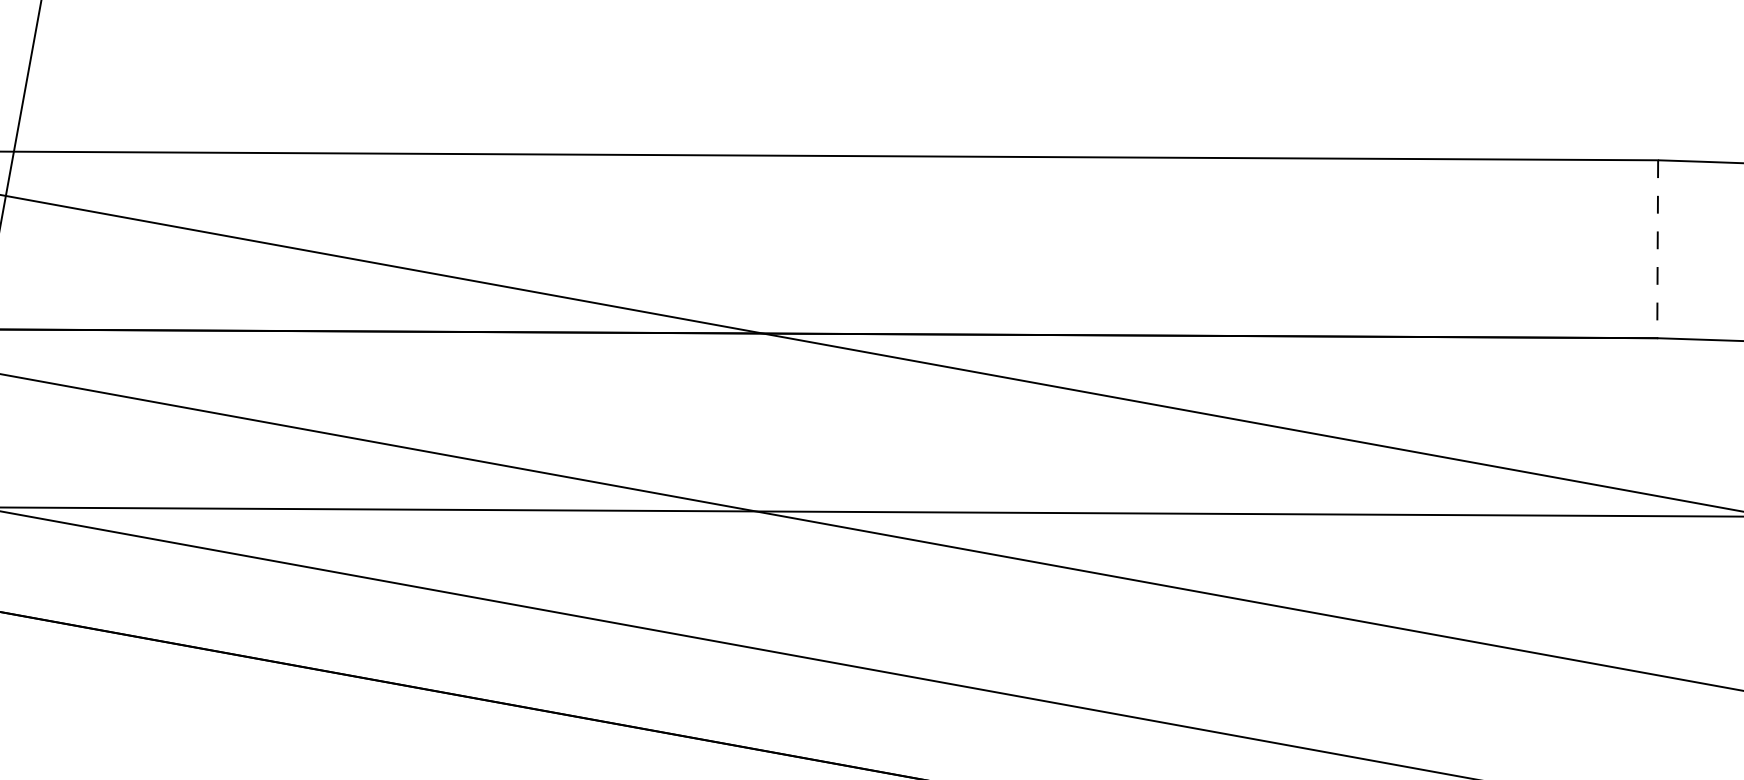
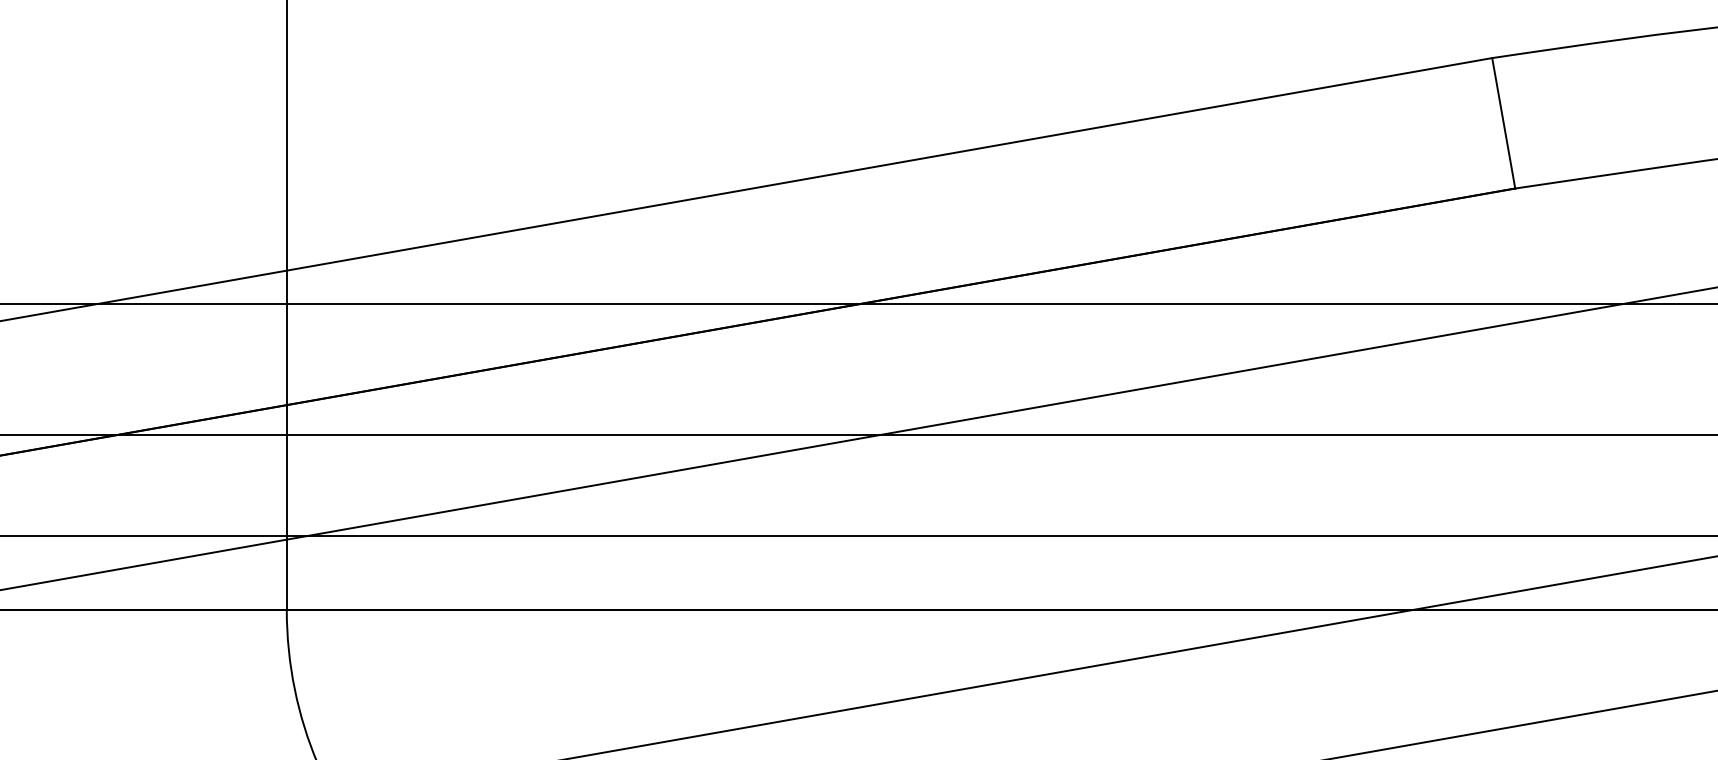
line: (1657, 249) -> (1503, 123), dashed -> solid

